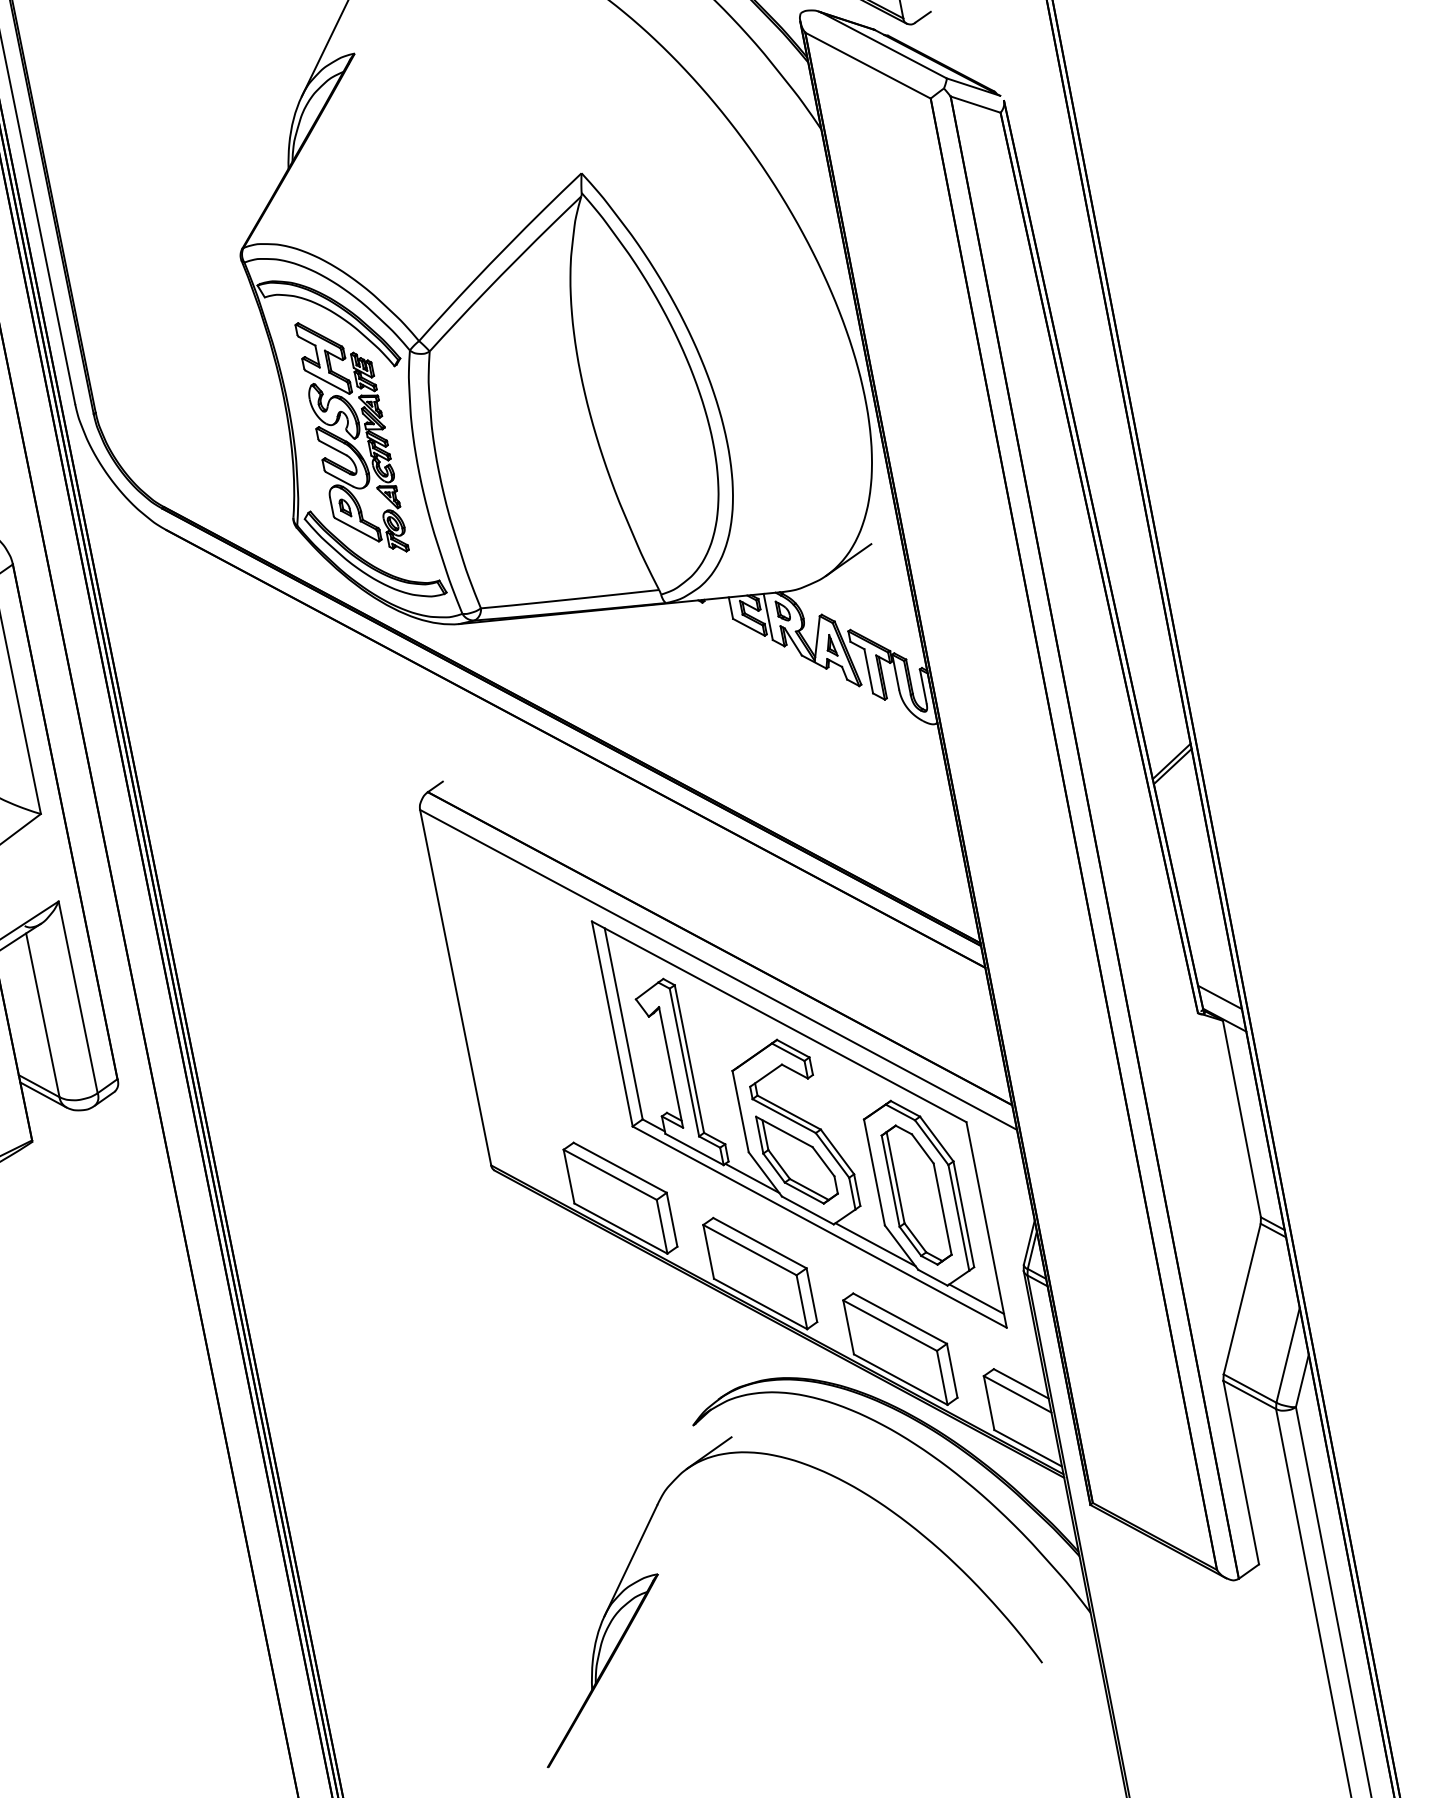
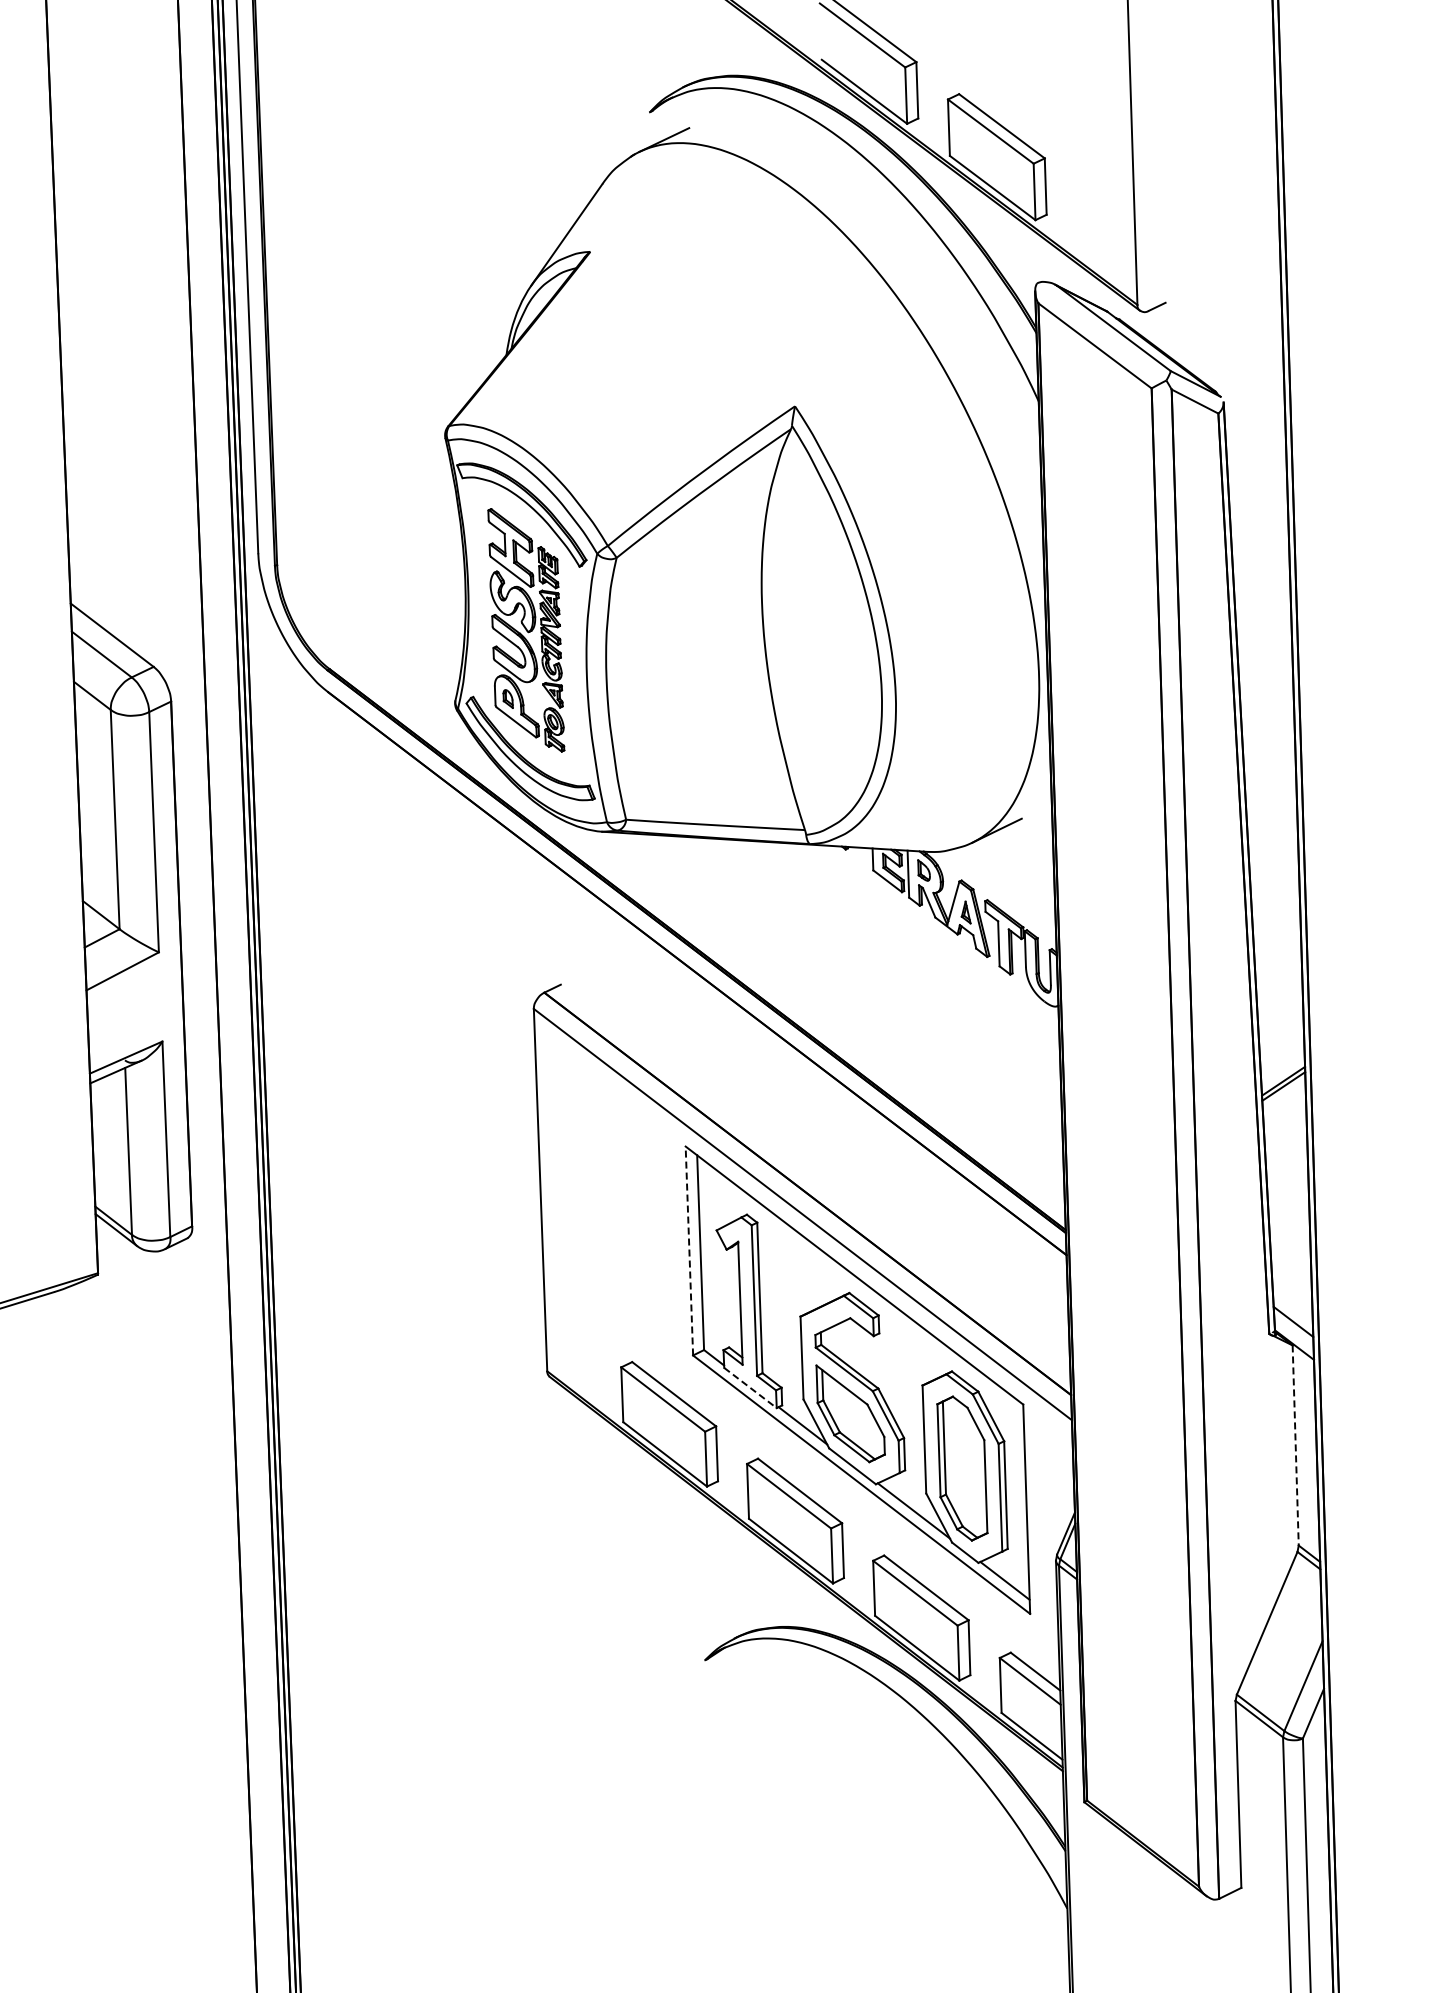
line: (612, 1024) -> (689, 1251), solid -> dashed
line: (1241, 1120) -> (1295, 1446), solid -> dashed
line: (694, 1149) -> (750, 1388), solid -> dashed
part: (659, 1575) -> (647, 1802), removed

